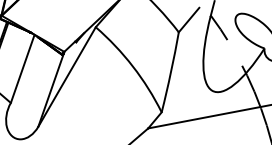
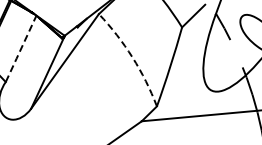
arc: (132, 66) -> (132, 57), solid -> dashed
line: (22, 69) -> (20, 49), solid -> dashed

